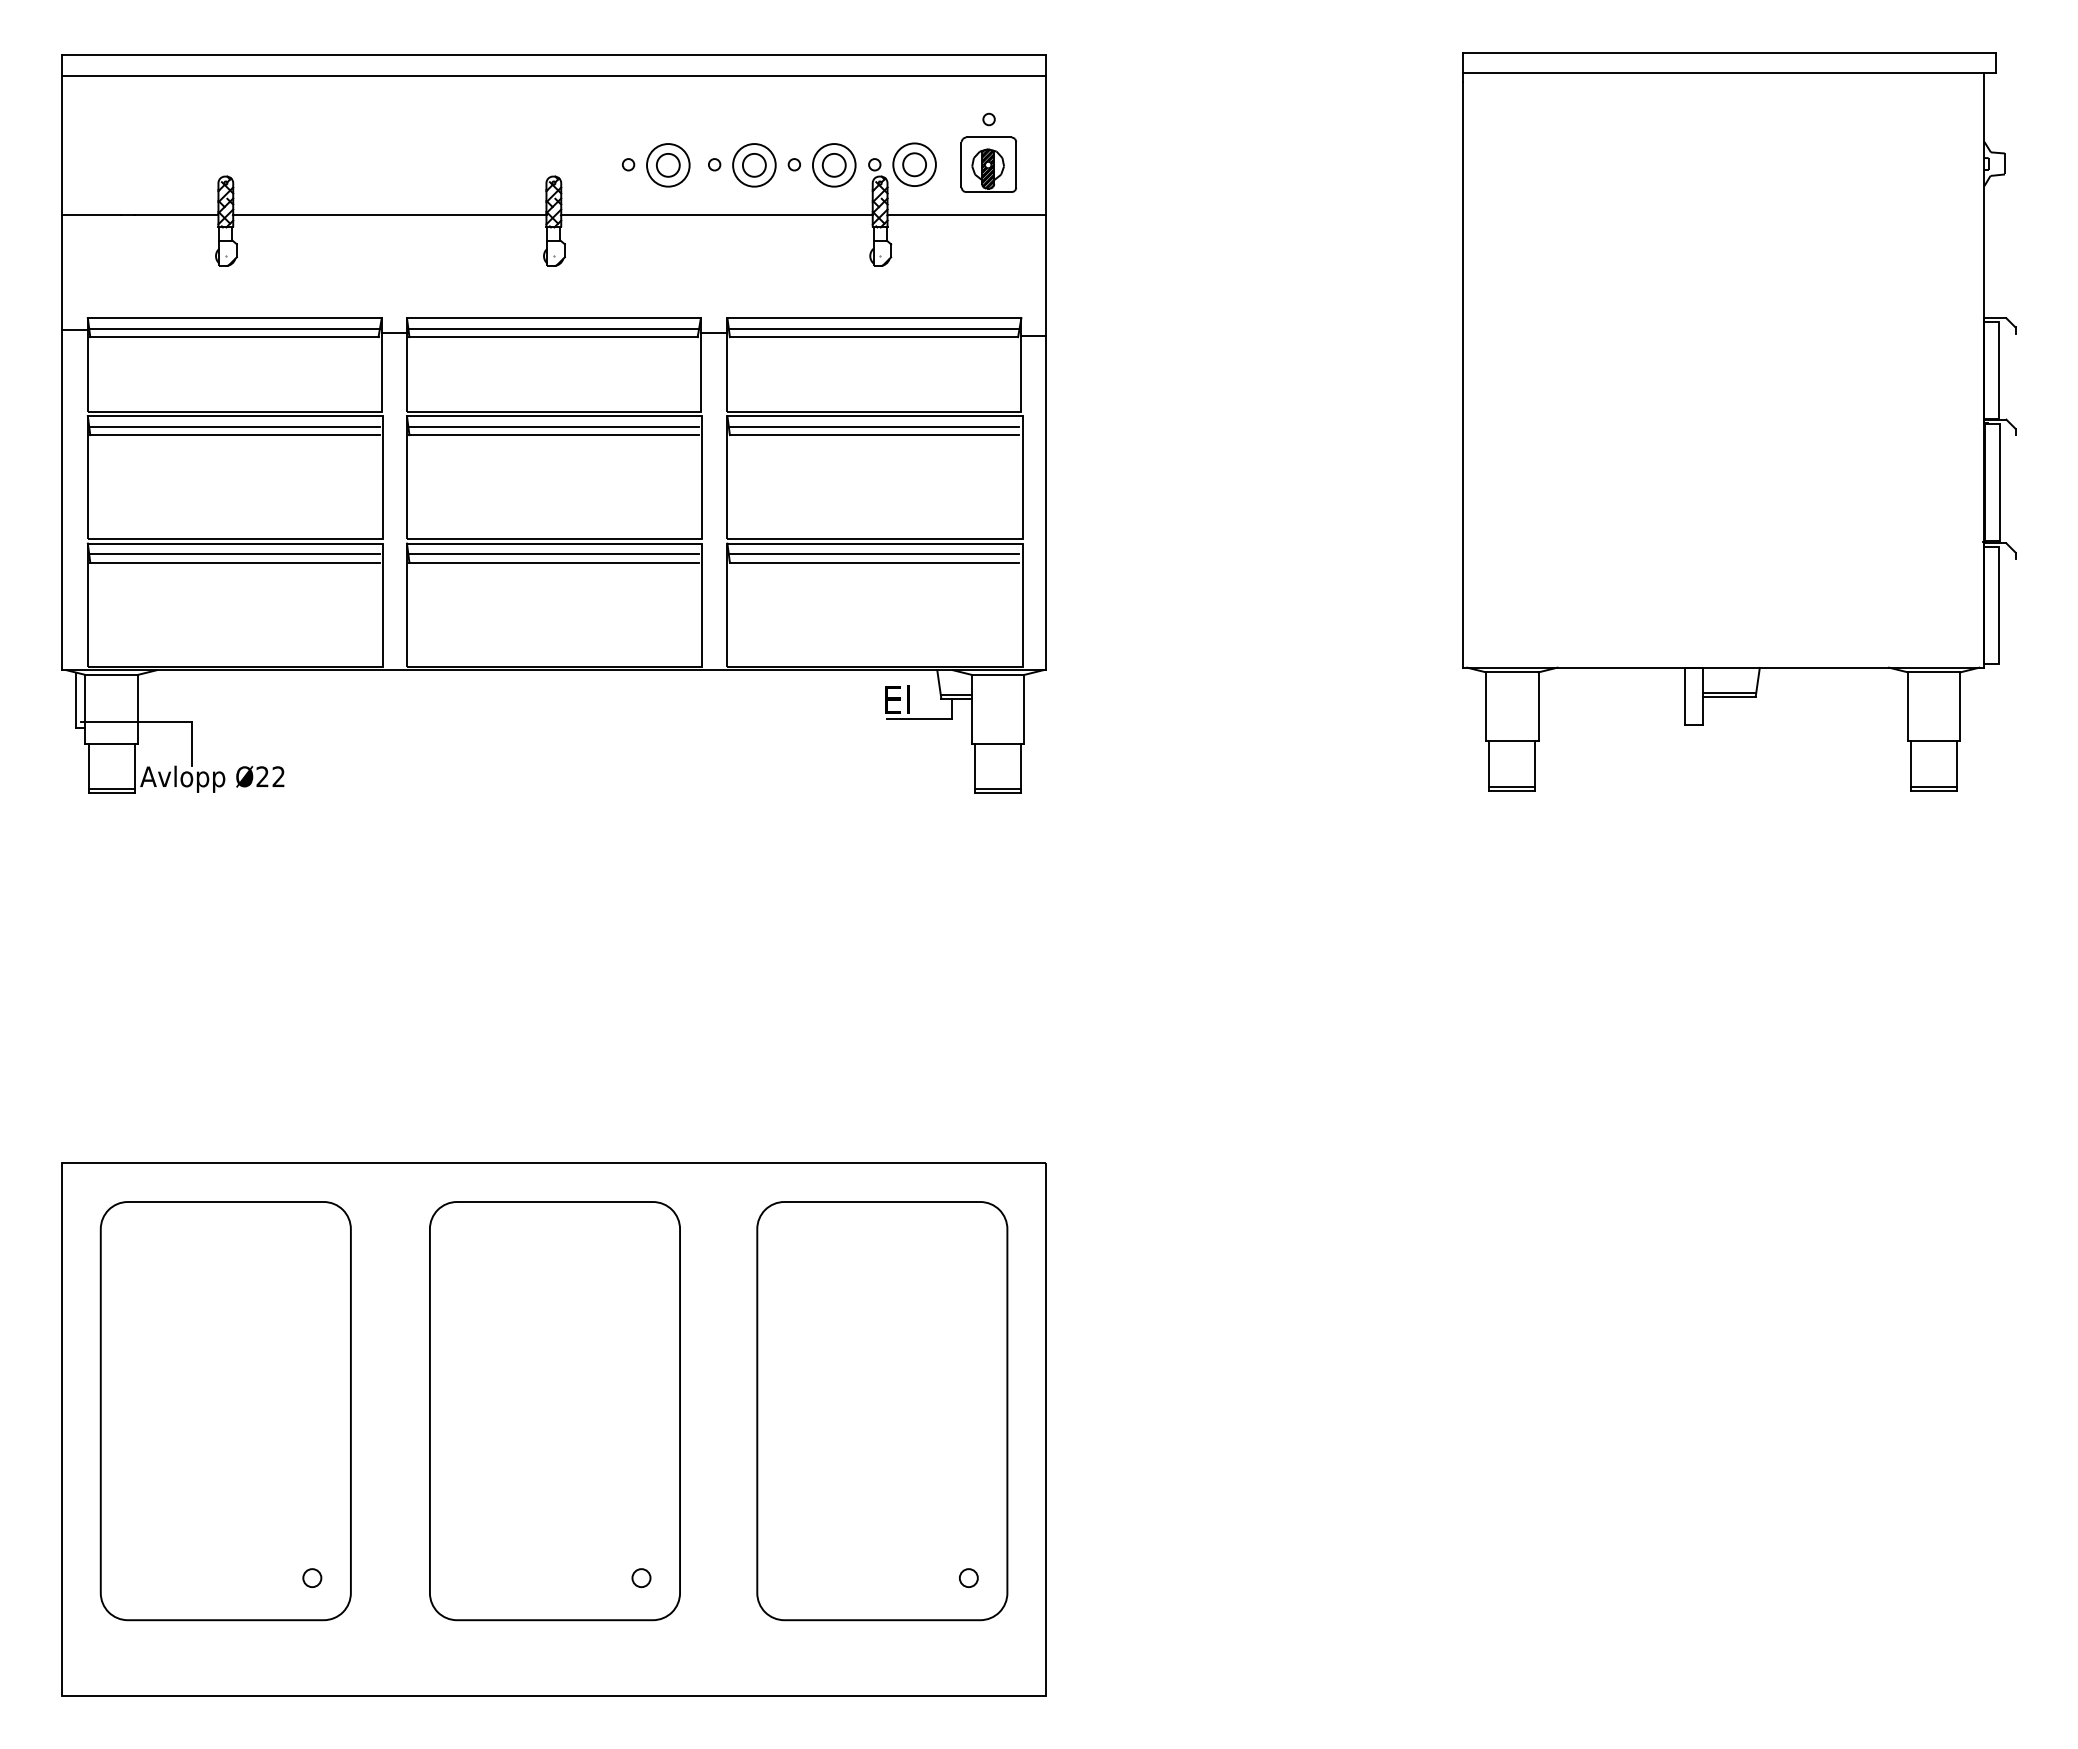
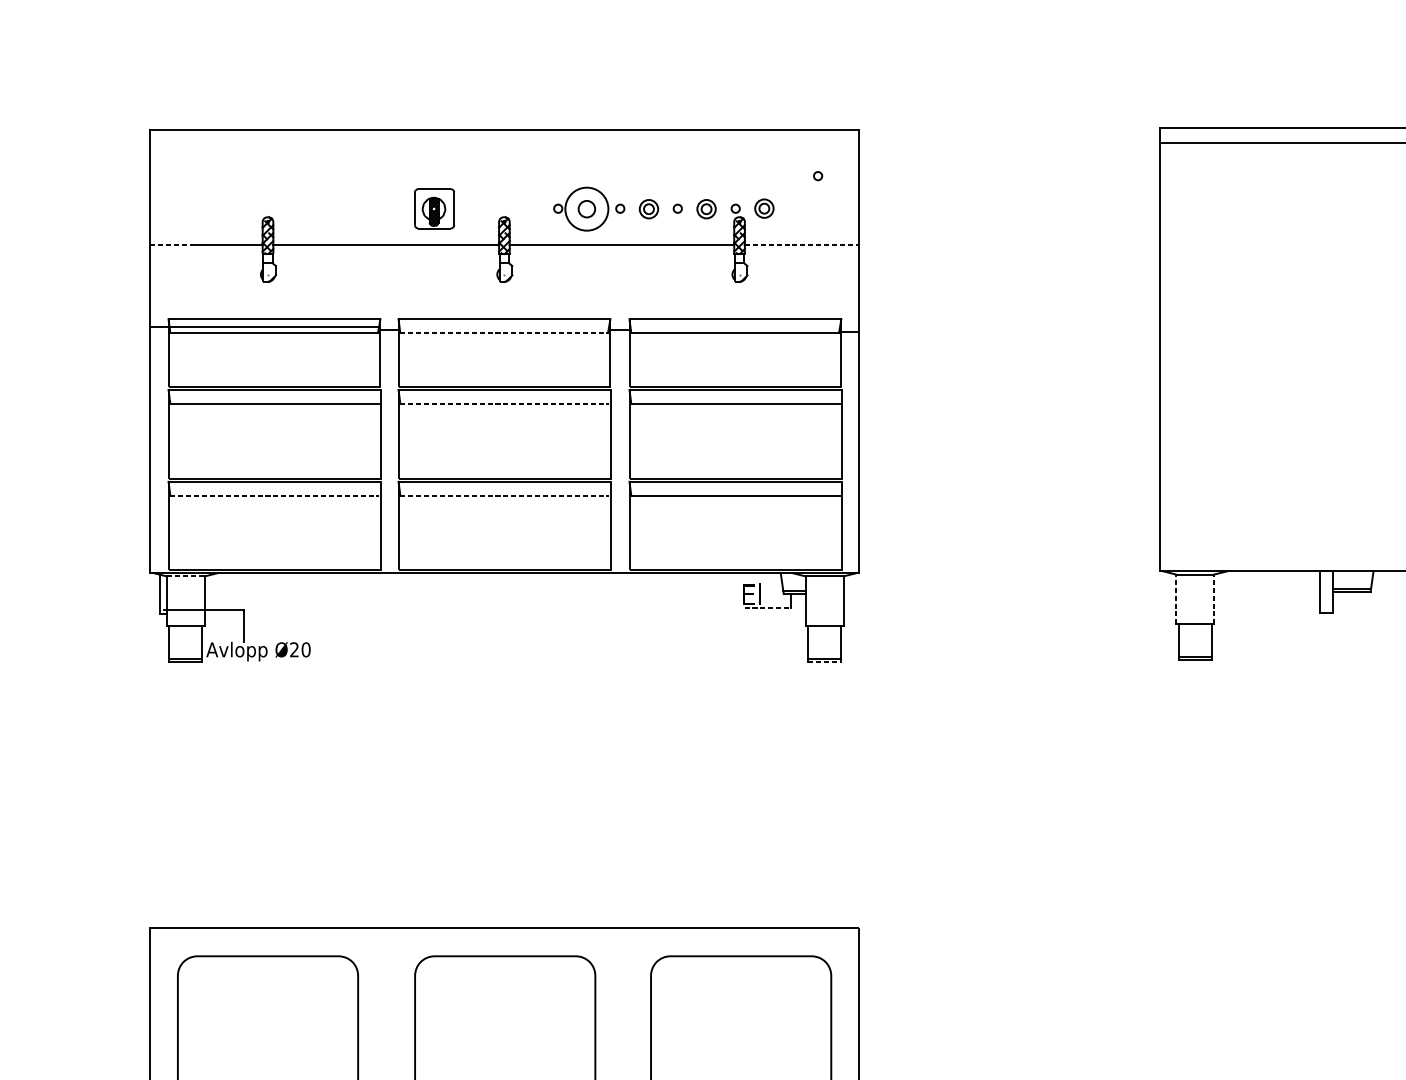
line: (554, 75) -> (504, 144), removed
part: (914, 164) -> (764, 208), size x0.6
part: (988, 164) -> (434, 208), moved
circle: (668, 165) -> (587, 209), size x1.4
part: (754, 165) -> (649, 209), size x0.6
part: (834, 165) -> (706, 209), size x0.6
line: (91, 215) -> (171, 245), solid -> dashed
line: (967, 215) -> (802, 245), solid -> dashed
line: (553, 328) -> (504, 326), removed
line: (873, 328) -> (734, 326), removed
line: (554, 337) -> (504, 333), solid -> dashed
line: (234, 426) -> (274, 397), removed
line: (553, 426) -> (504, 397), removed
line: (874, 426) -> (735, 397), removed
line: (554, 435) -> (504, 403), solid -> dashed
line: (234, 554) -> (274, 489), removed
line: (553, 554) -> (504, 489), removed
line: (874, 554) -> (735, 489), removed
line: (235, 562) -> (274, 495), solid -> dashed
line: (554, 562) -> (504, 495), solid -> dashed
line: (112, 674) -> (186, 576), solid -> dashed
line: (1486, 706) -> (1176, 599), solid -> dashed
line: (1538, 706) -> (1214, 599), solid -> dashed
line: (919, 718) -> (767, 607), solid -> dashed
text: (278, 776) -> (305, 649), Ø22 -> Ø20
line: (998, 793) -> (824, 661), solid -> dashed

